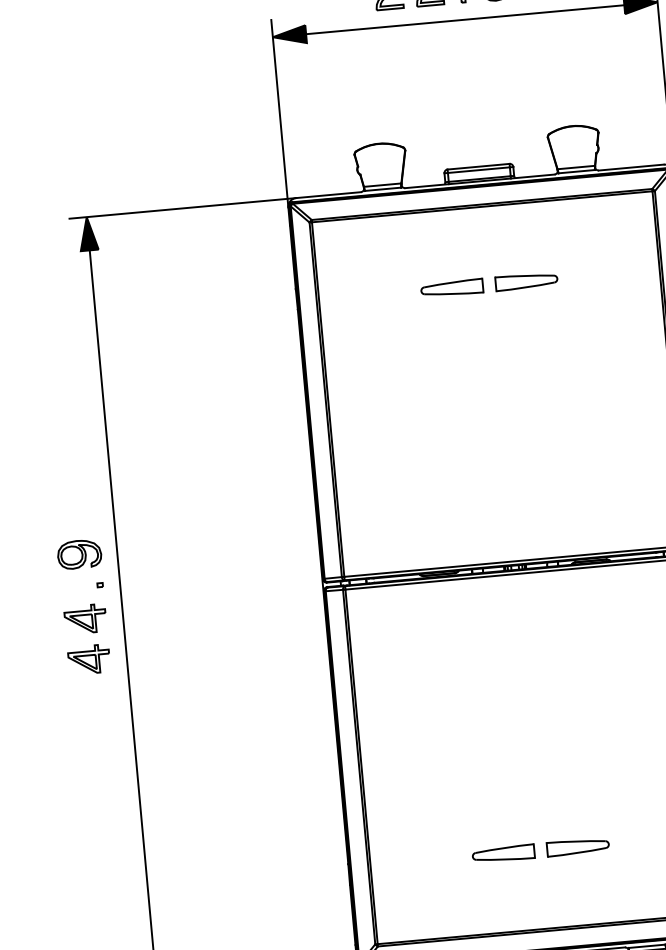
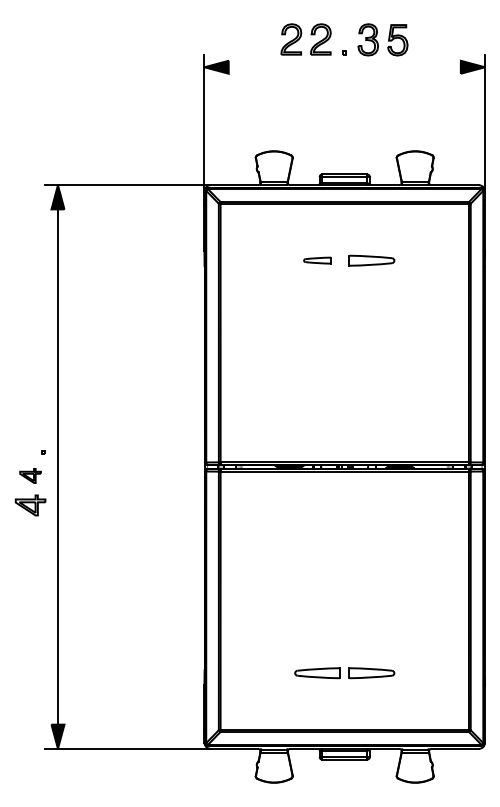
line: (464, 20) -> (344, 67), removed
part: (451, 288) -> (317, 260), size x0.6
part: (79, 554) -> (30, 428), removed
part: (85, 618) -> (30, 475), size x0.7

